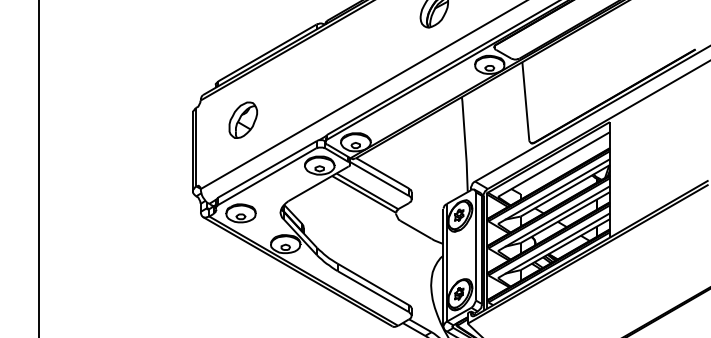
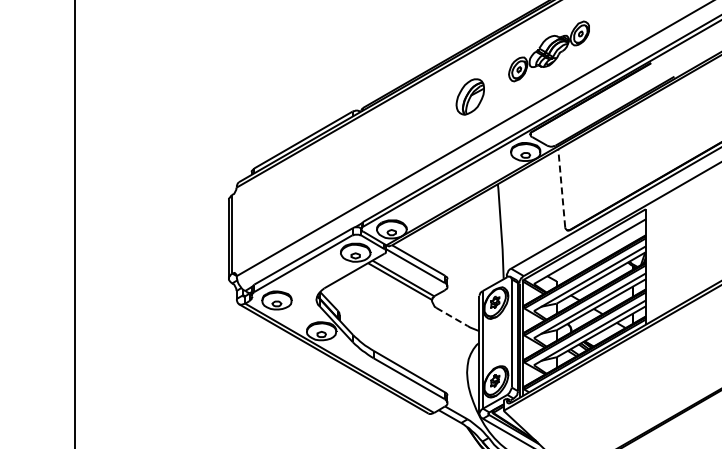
line: (525, 100) -> (561, 187), solid -> dashed
part: (242, 120) -> (278, 207), removed
line: (416, 230) -> (452, 317), solid -> dashed

